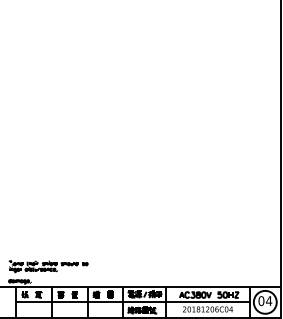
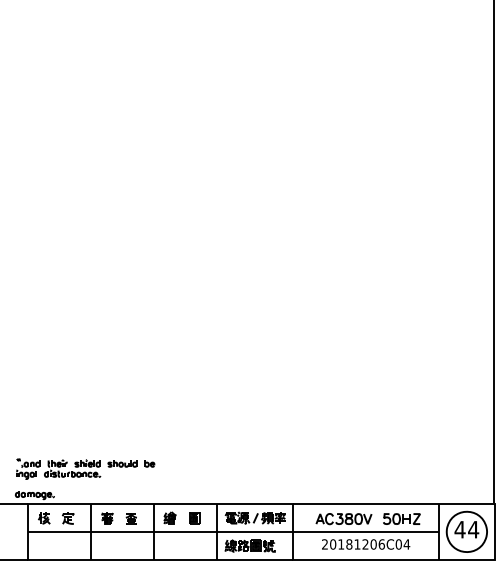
text: (261, 301) -> (460, 530), 04 -> 44

